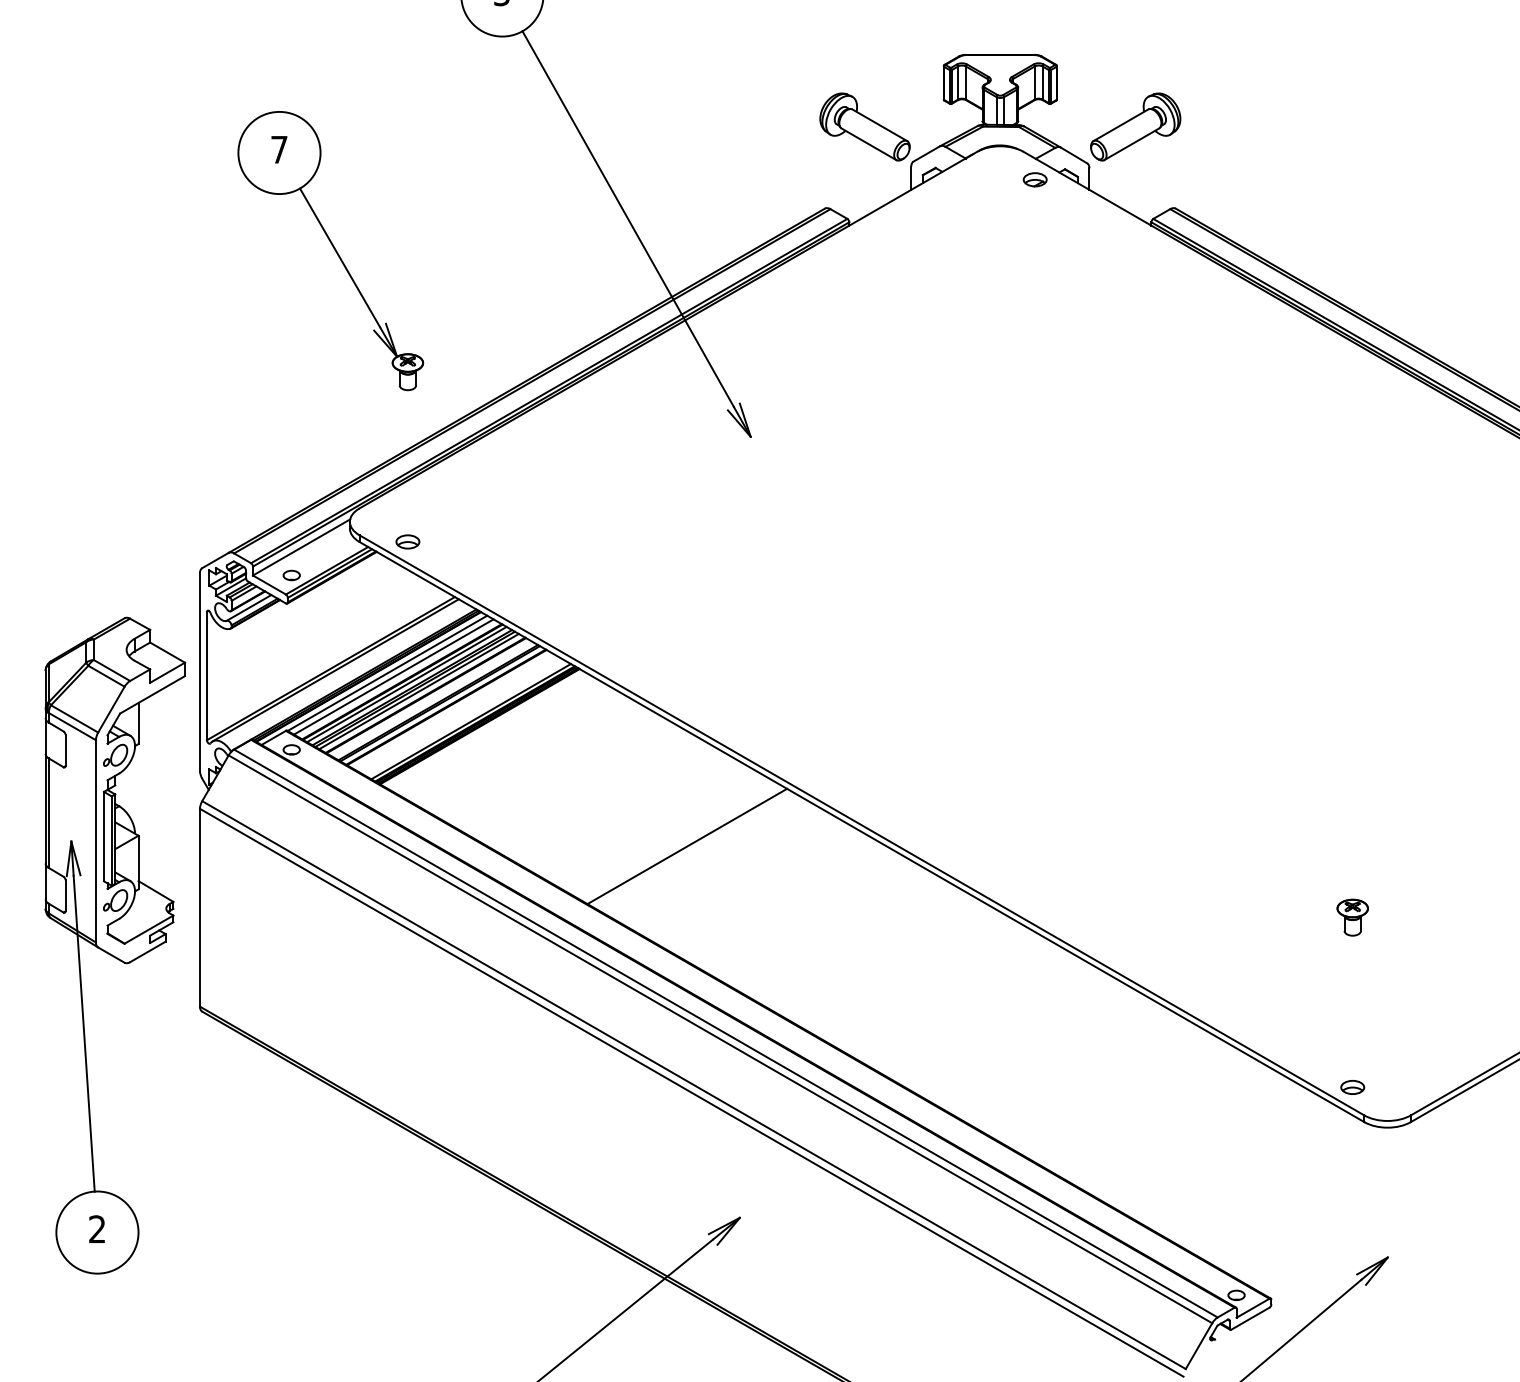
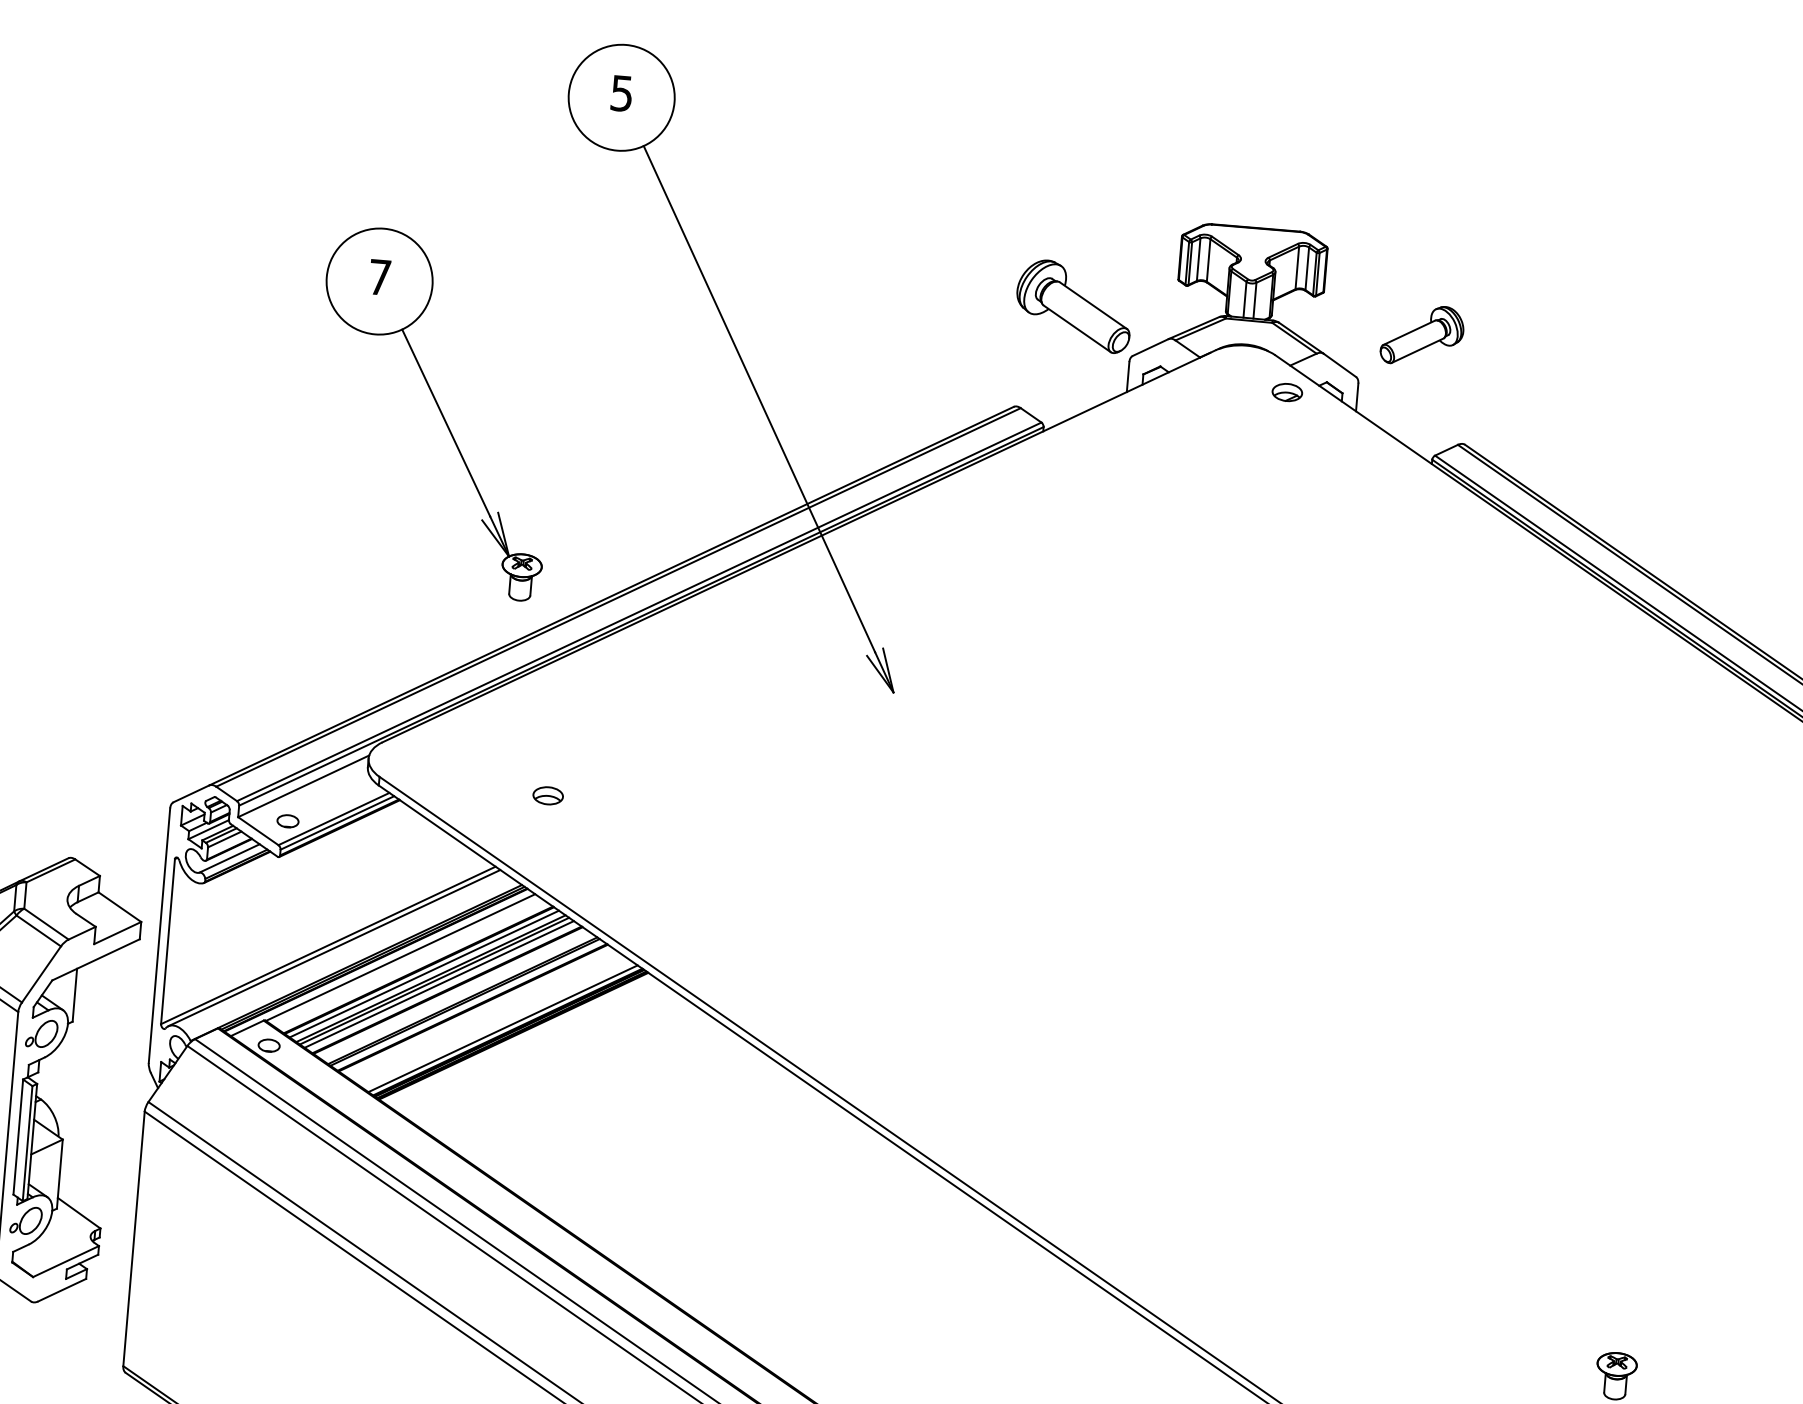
part: (1135, 126) -> (1422, 334), size x0.7
part: (330, 251) -> (434, 413), moved
part: (407, 541) -> (547, 795), moved
line: (393, 676) -> (408, 962), removed
line: (687, 846) -> (767, 1212), removed

